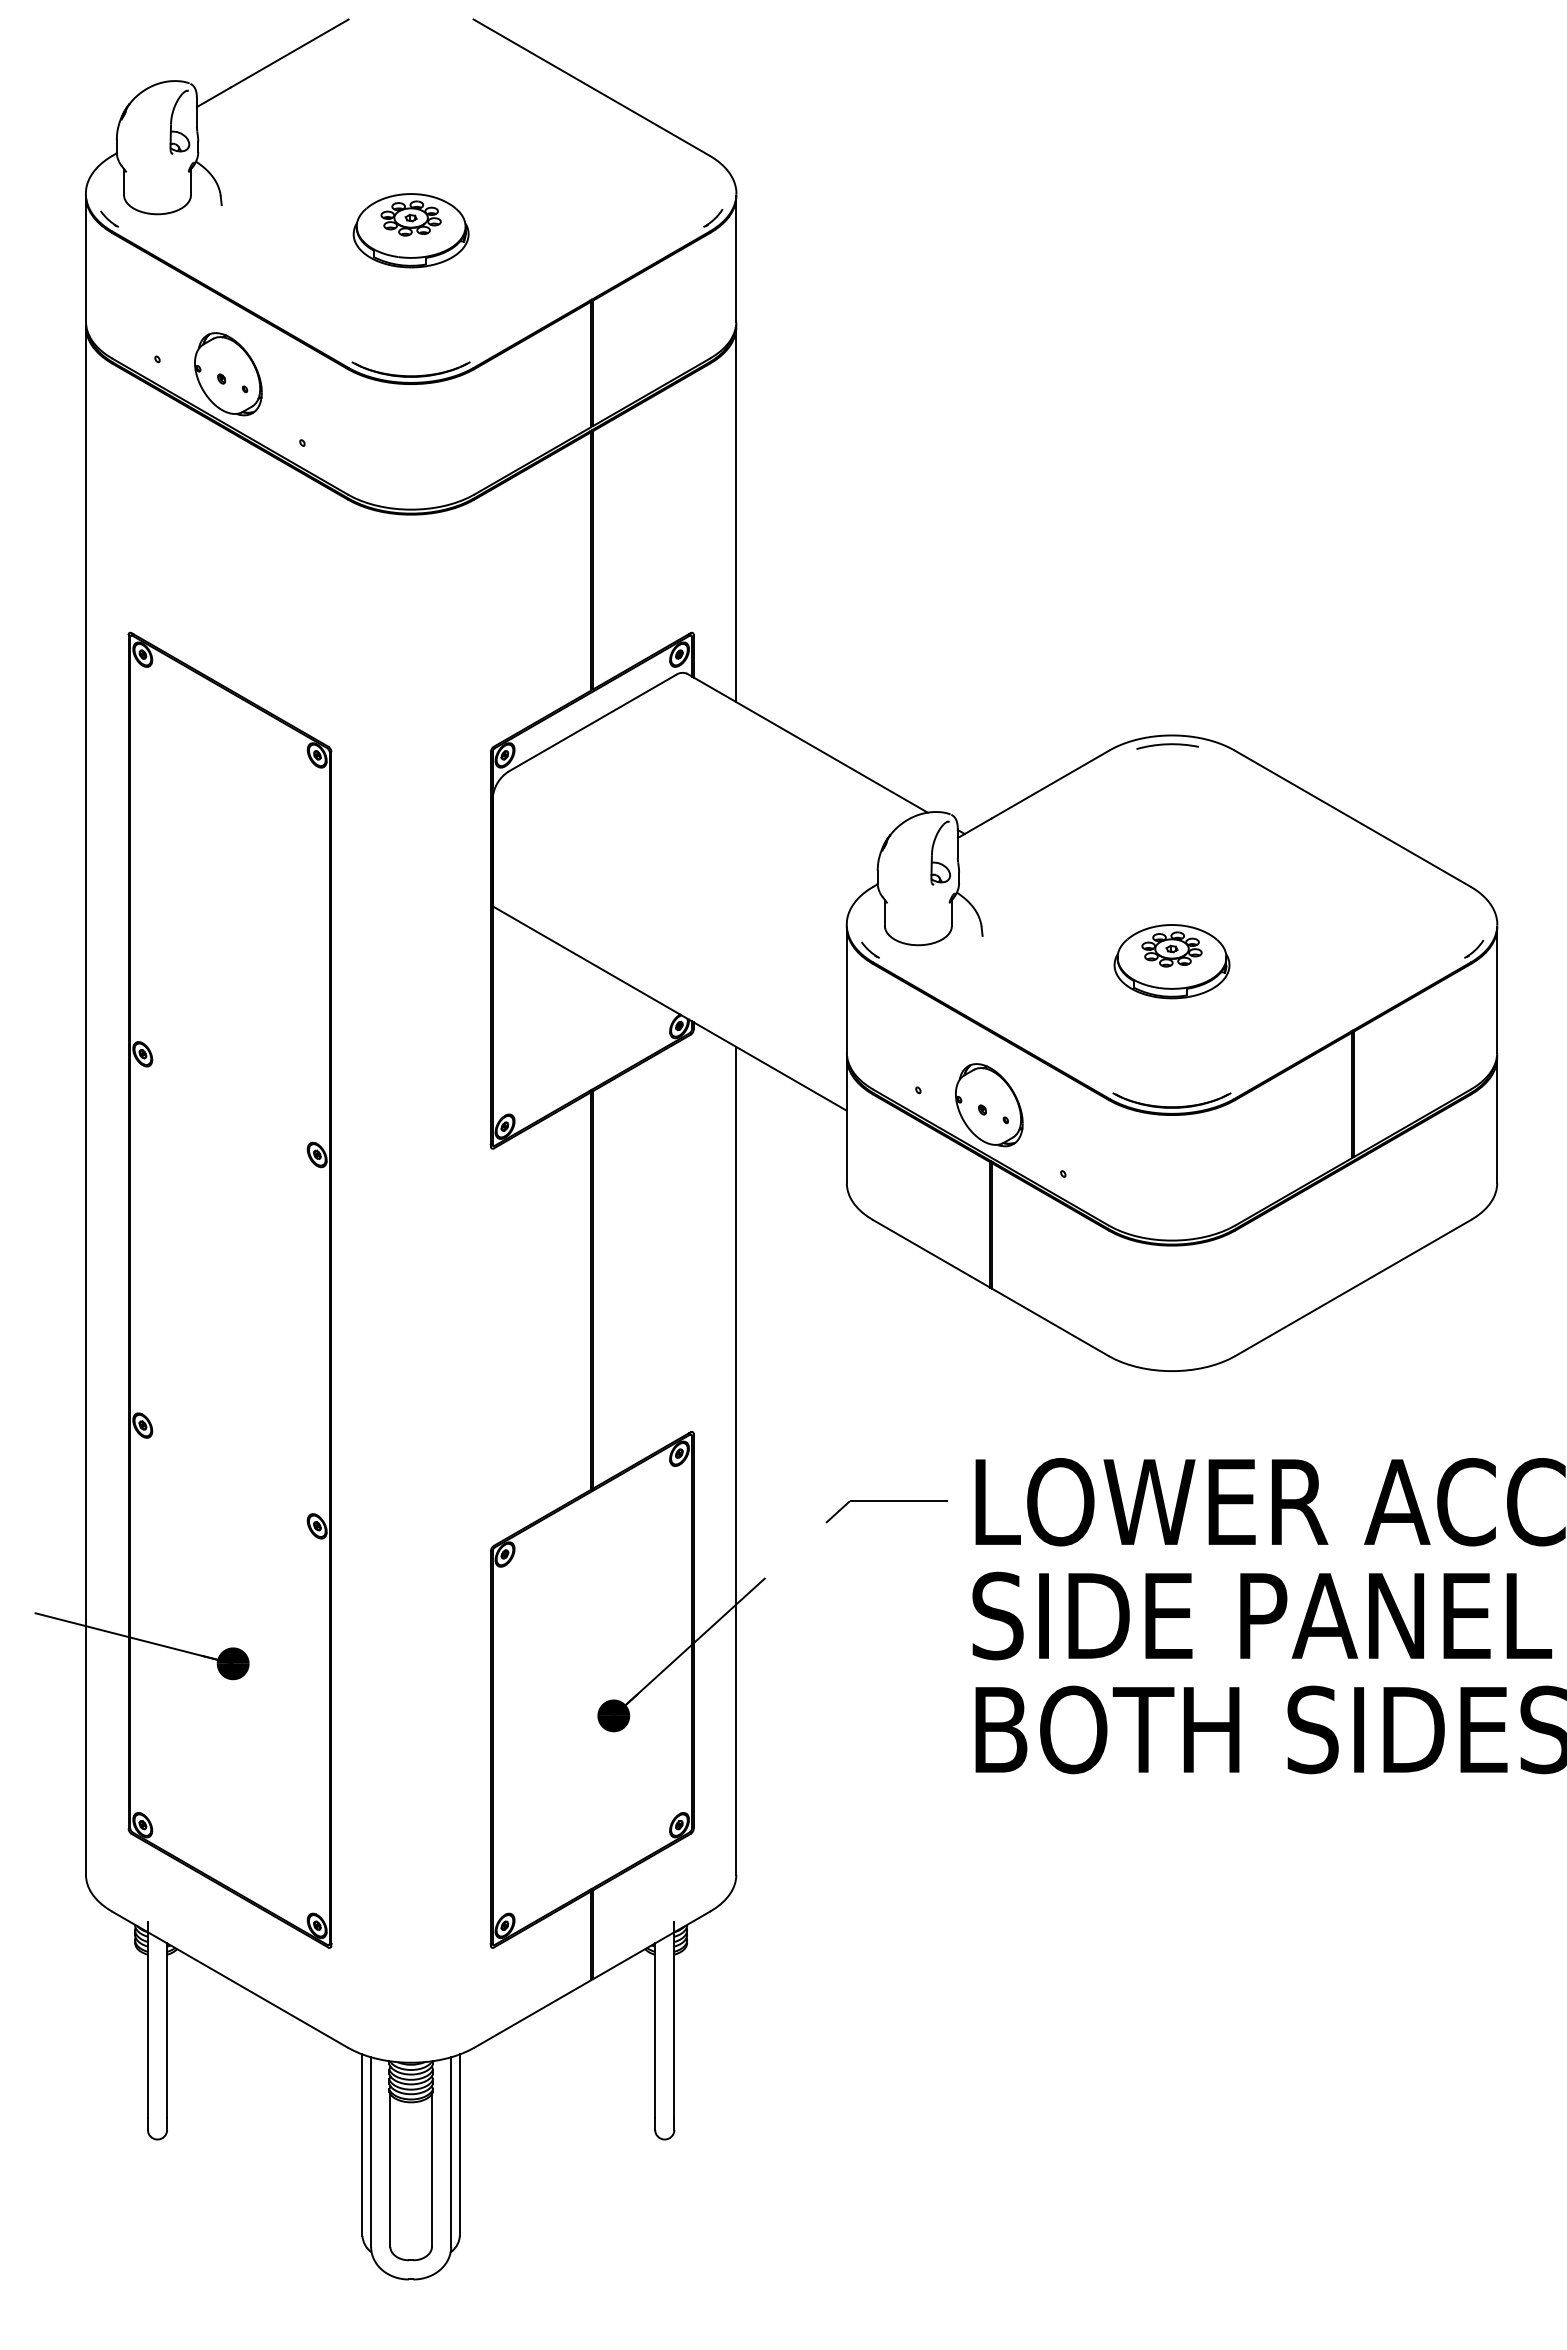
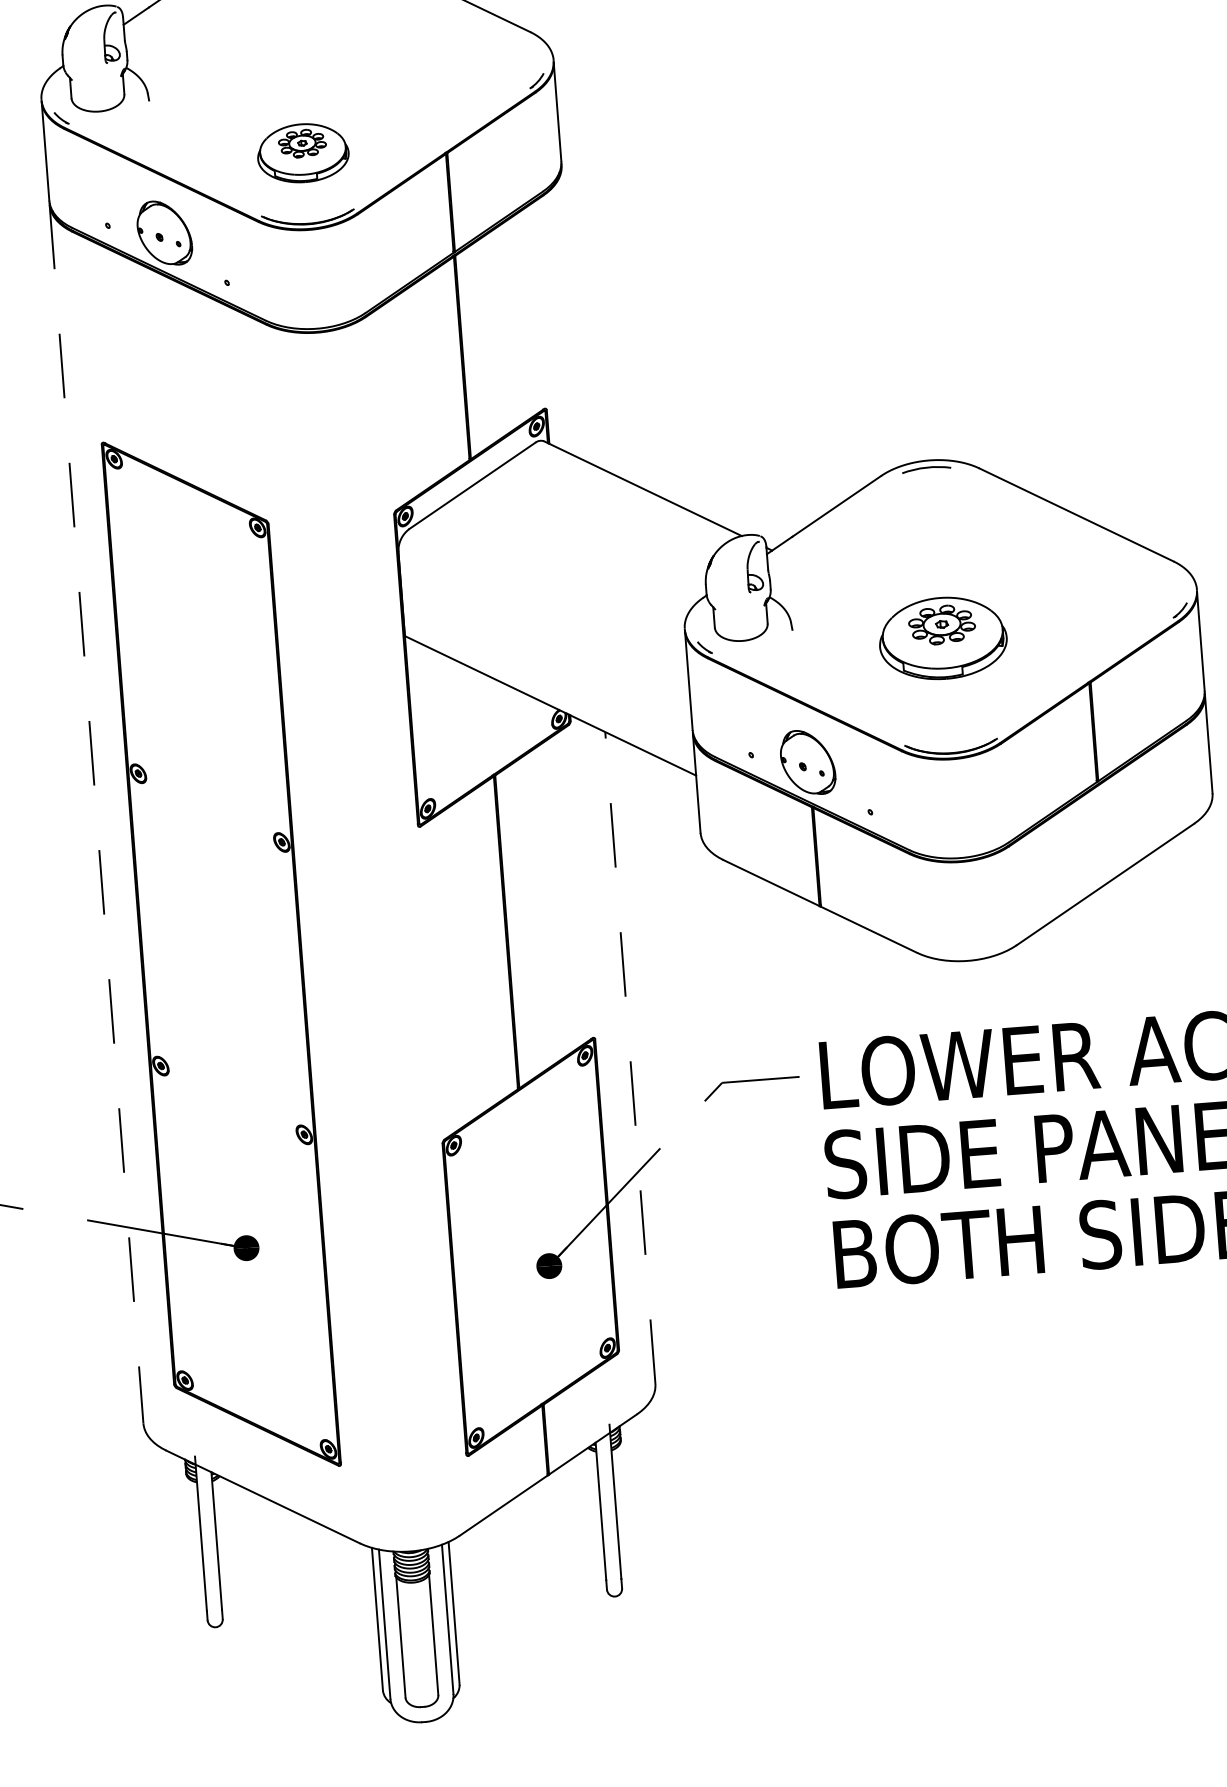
part: (410, 230) -> (302, 153), moved
line: (736, 514) -> (573, 312), removed
part: (1171, 961) -> (942, 638), size x1.4
line: (85, 1101) -> (96, 814), solid -> dashed
line: (736, 1460) -> (630, 1057), solid -> dashed

